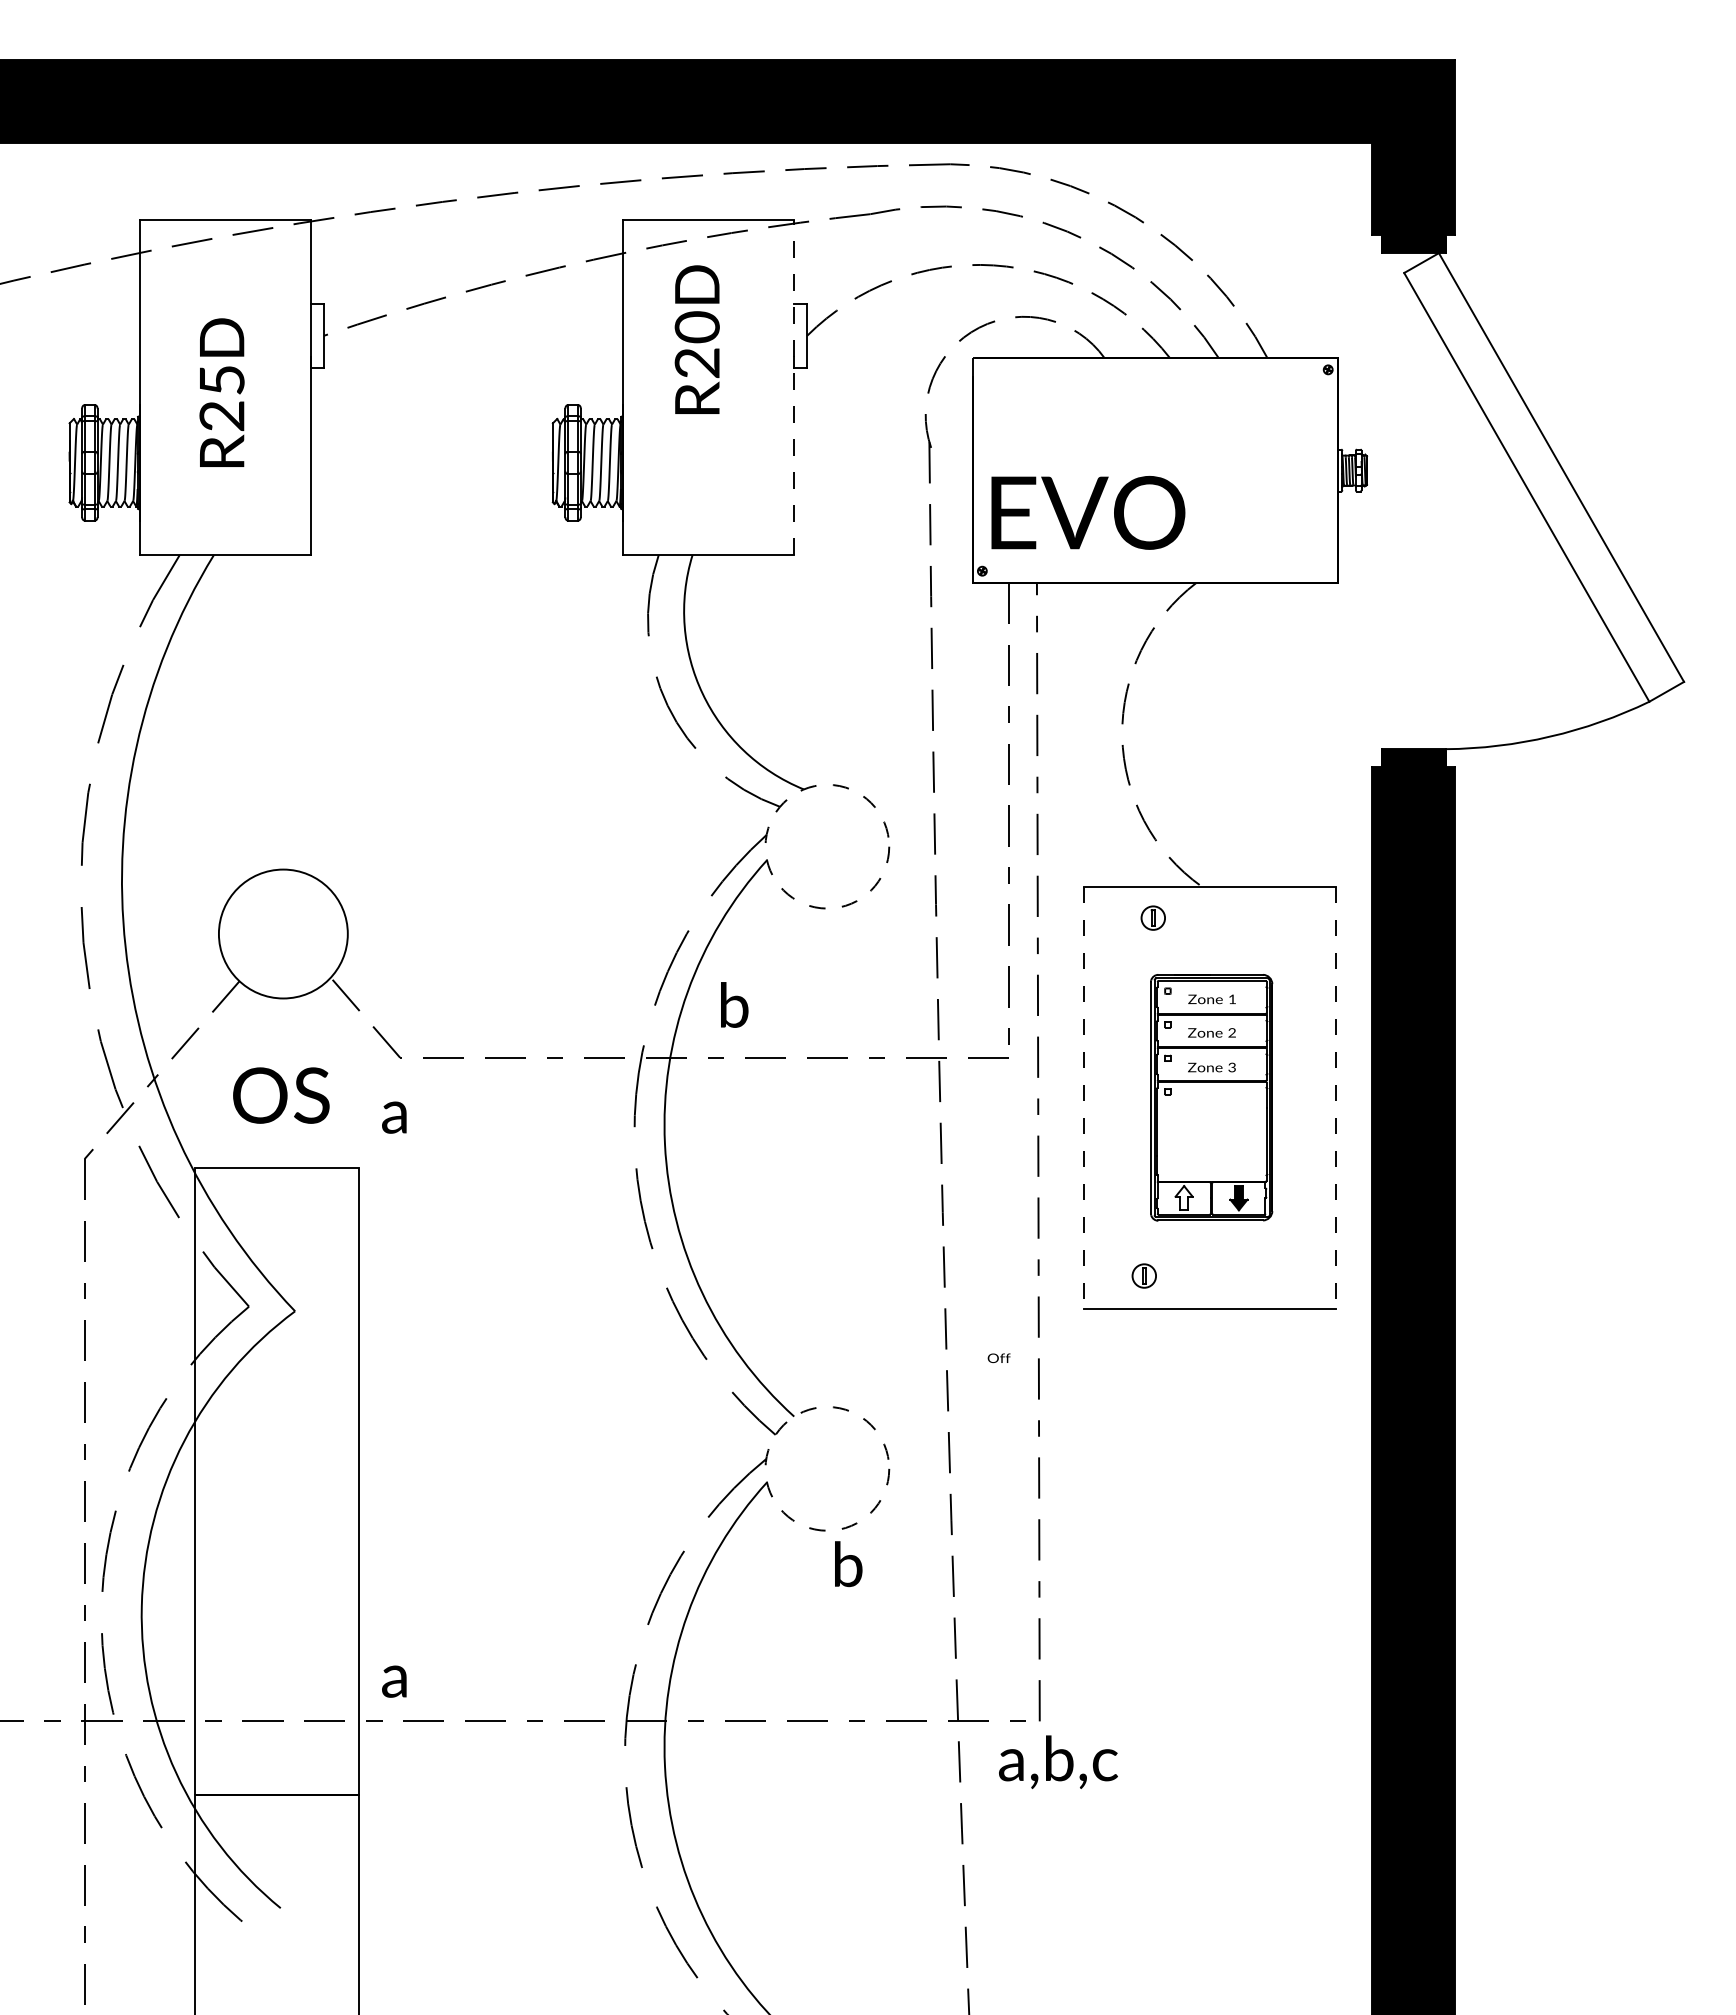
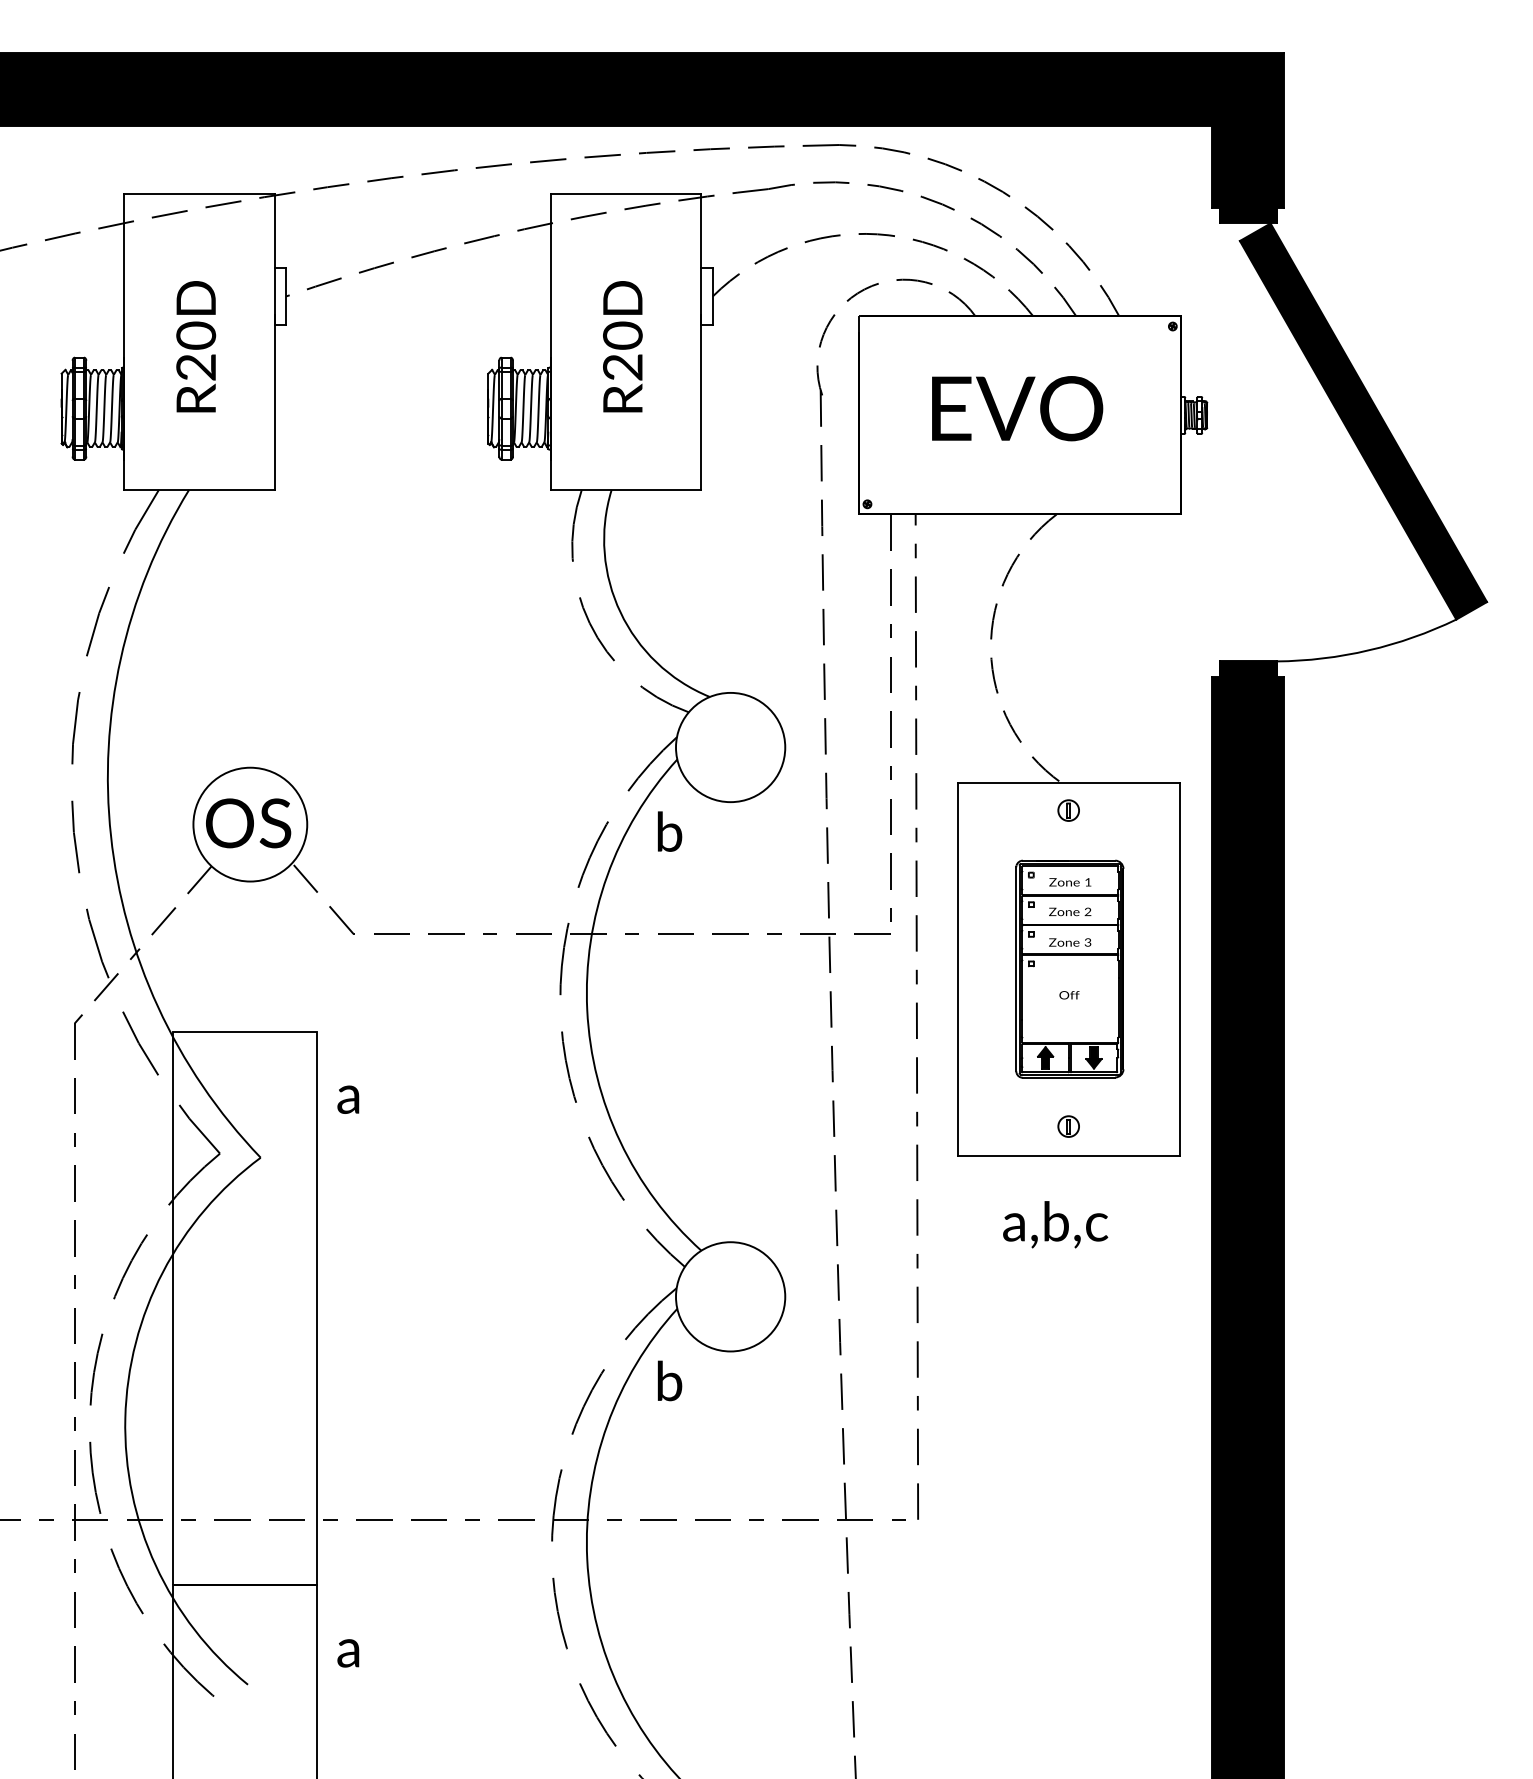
text: (696, 339) -> (622, 346), moved
text: (221, 380) -> (195, 335), R25D -> R20D
line: (794, 387) -> (701, 342), dashed -> solid
fill: (1544, 477) -> (1363, 421), added
text: (1088, 512) -> (1017, 408), moved
circle: (827, 846) -> (730, 747), dashed -> solid
part: (1152, 917) -> (1068, 810), moved
text: (734, 1004) -> (669, 831), moved
text: (281, 1095) -> (248, 823), moved
line: (1084, 1098) -> (957, 969), dashed -> solid
line: (1336, 1098) -> (1180, 969), dashed -> solid
text: (394, 1117) -> (348, 1099), moved
fill: (1183, 1198) -> (1045, 1058), added
part: (1143, 1275) -> (1068, 1126), moved
text: (998, 1358) -> (1068, 995), moved
circle: (827, 1468) -> (730, 1296), dashed -> solid
text: (848, 1564) -> (669, 1381), moved
text: (394, 1681) -> (348, 1653), moved
text: (1058, 1761) -> (1055, 1224), moved

